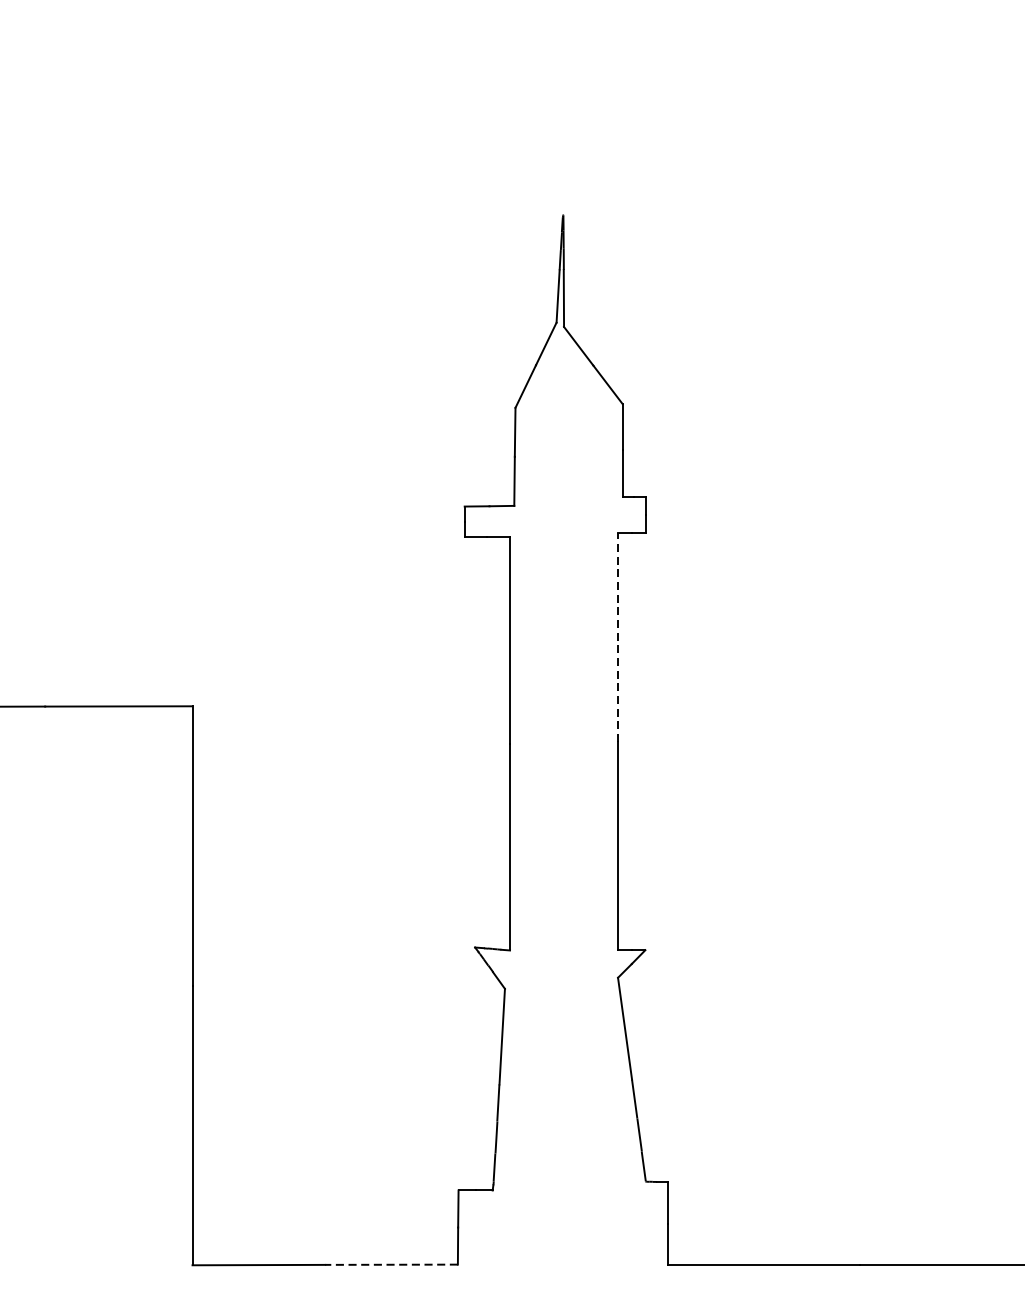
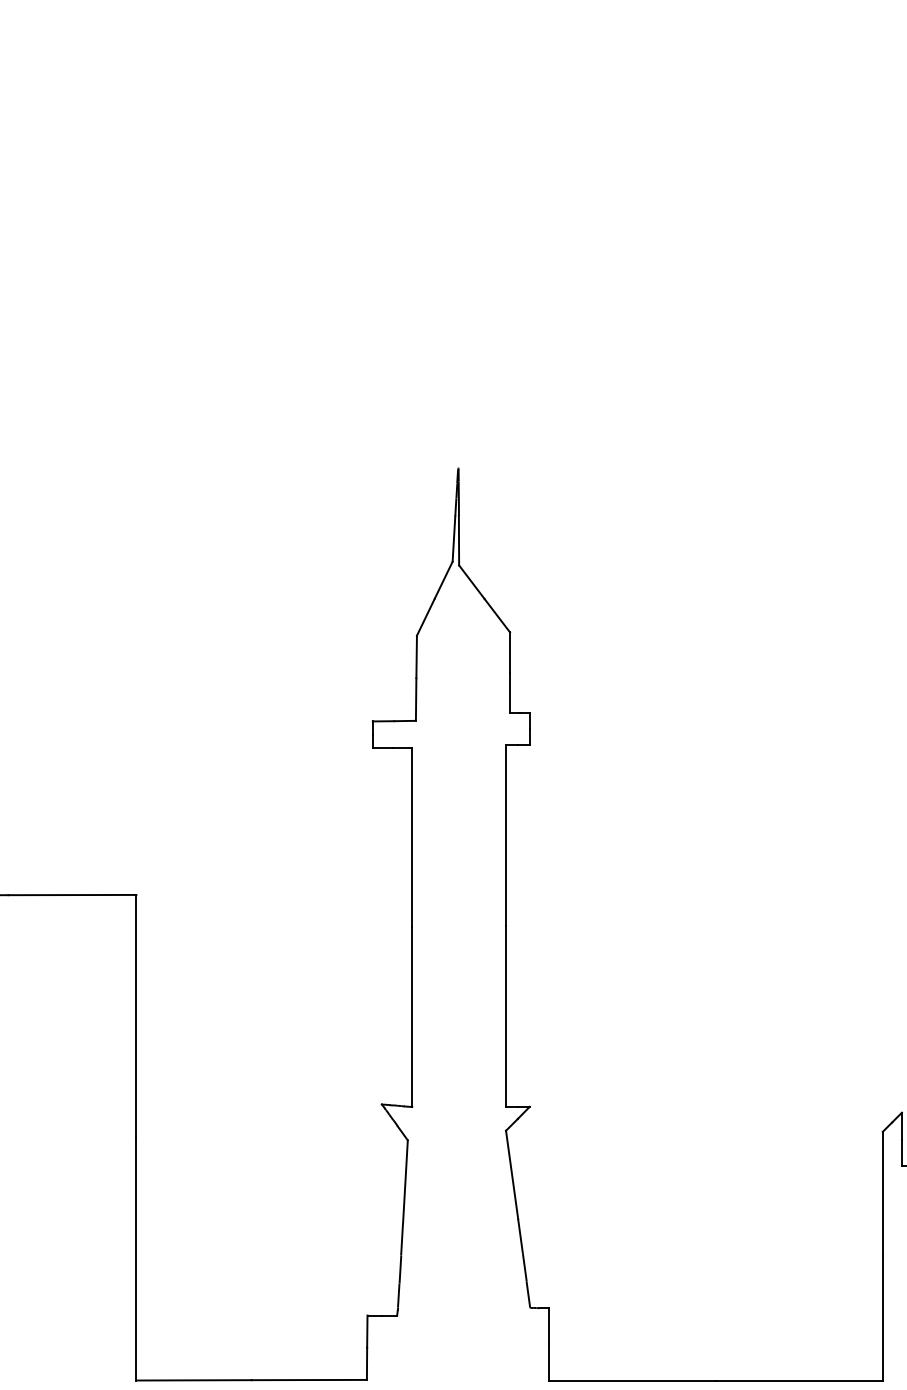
line: (617, 637) -> (505, 835), dashed -> solid
line: (391, 1265) -> (309, 1380), dashed -> solid

